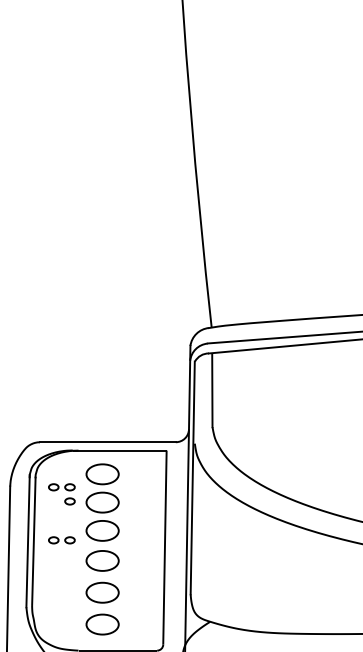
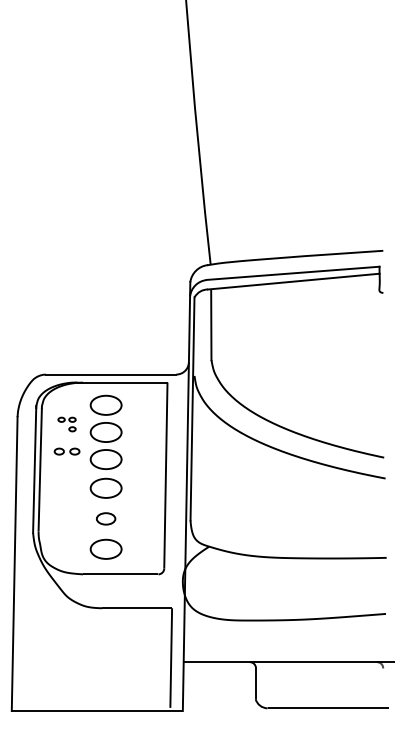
part: (61, 494) -> (66, 424), size x0.7
part: (61, 540) -> (66, 451), moved
part: (101, 592) -> (105, 518), size x0.6

